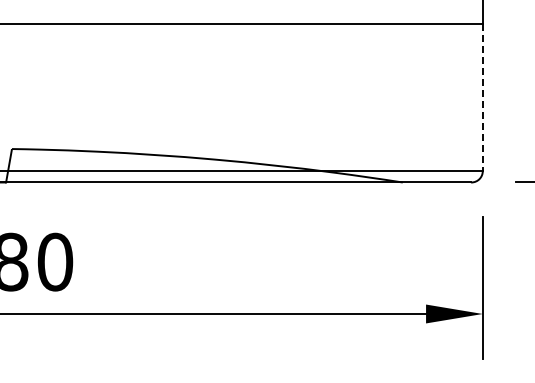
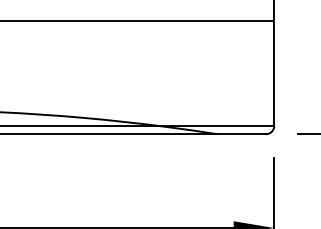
line: (482, 97) -> (274, 73), dashed -> solid

